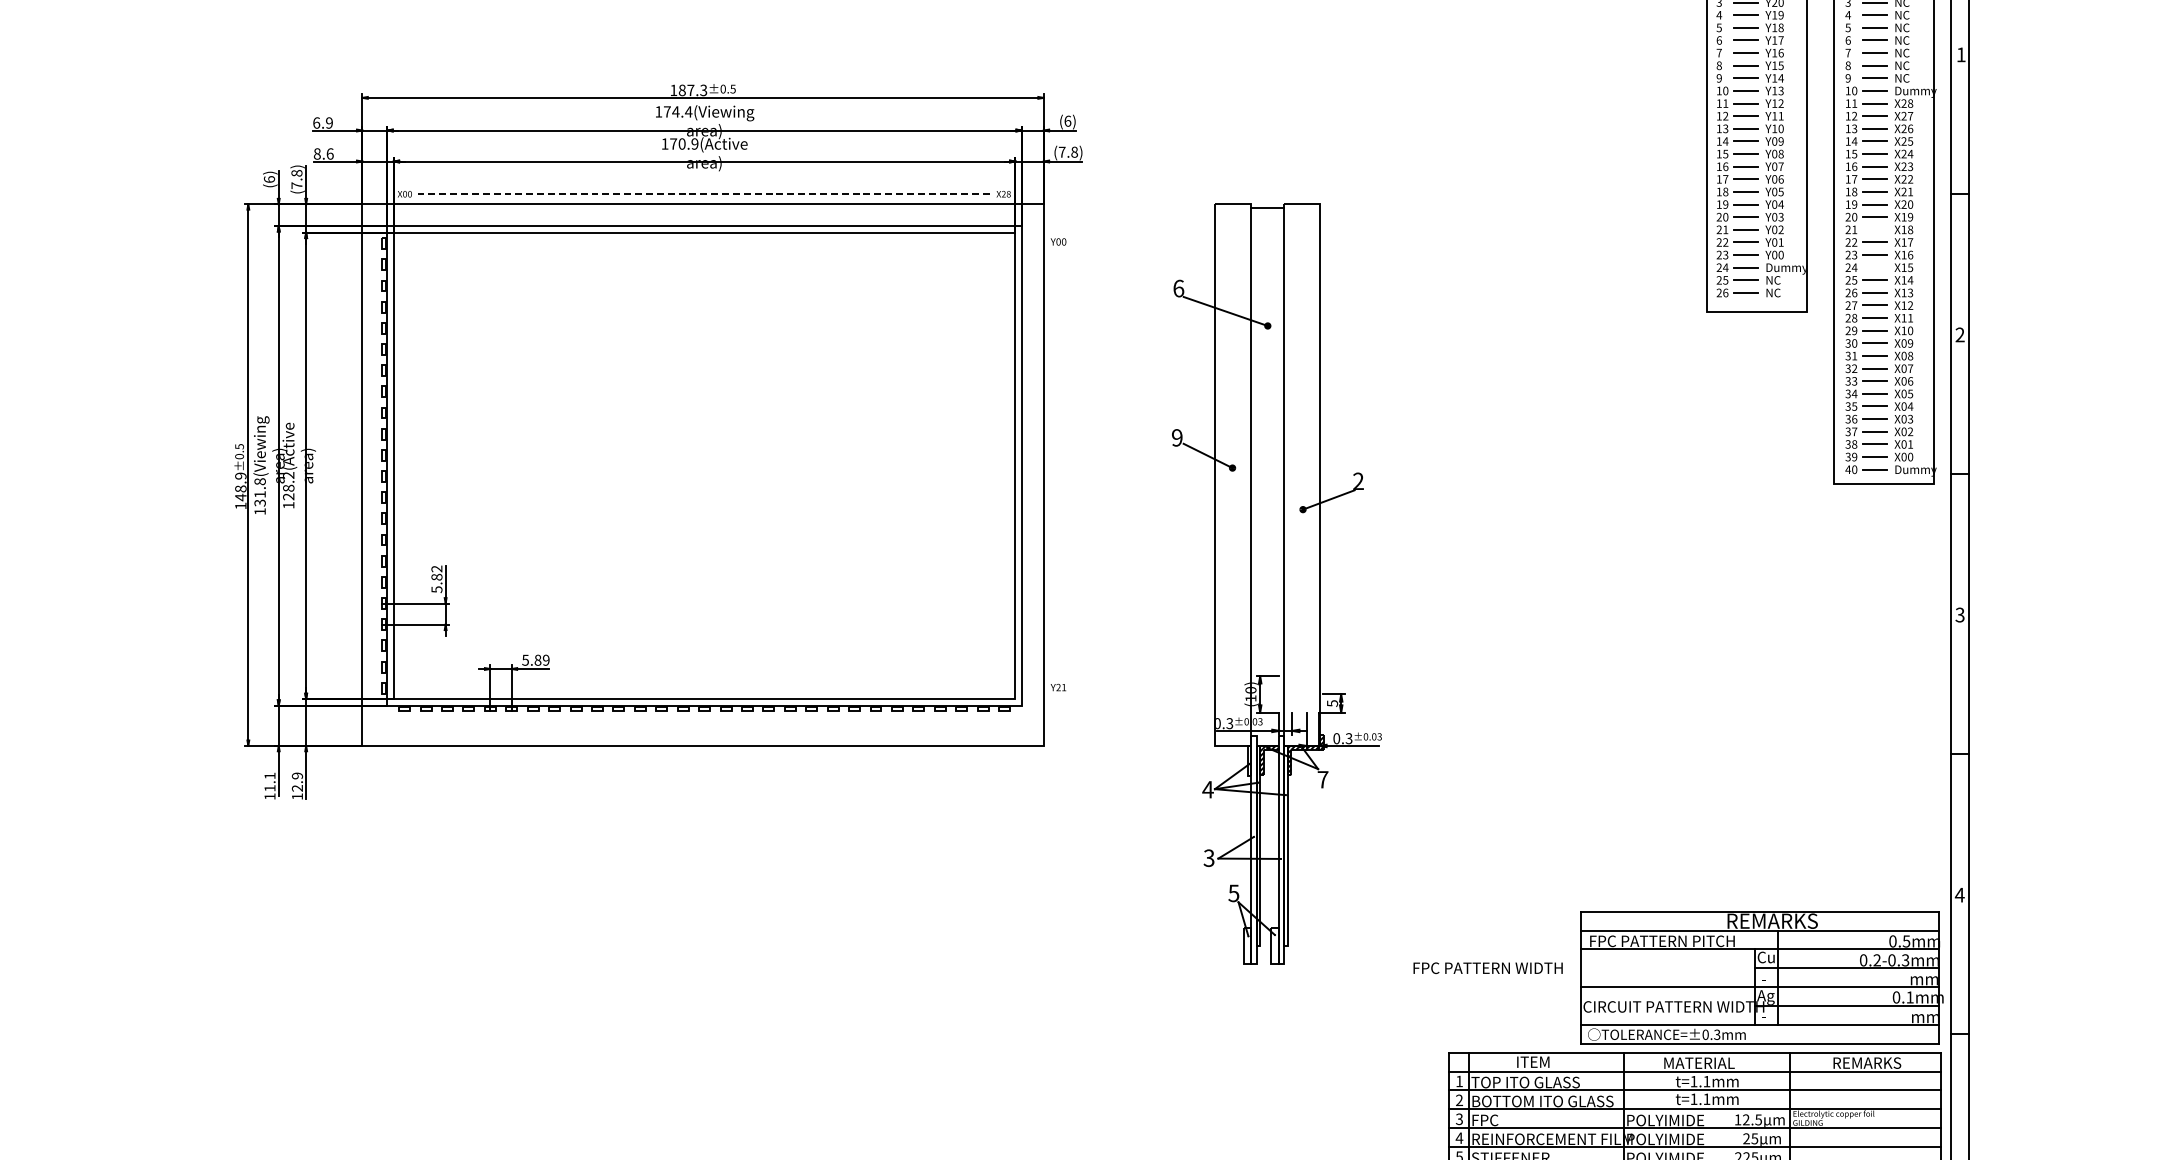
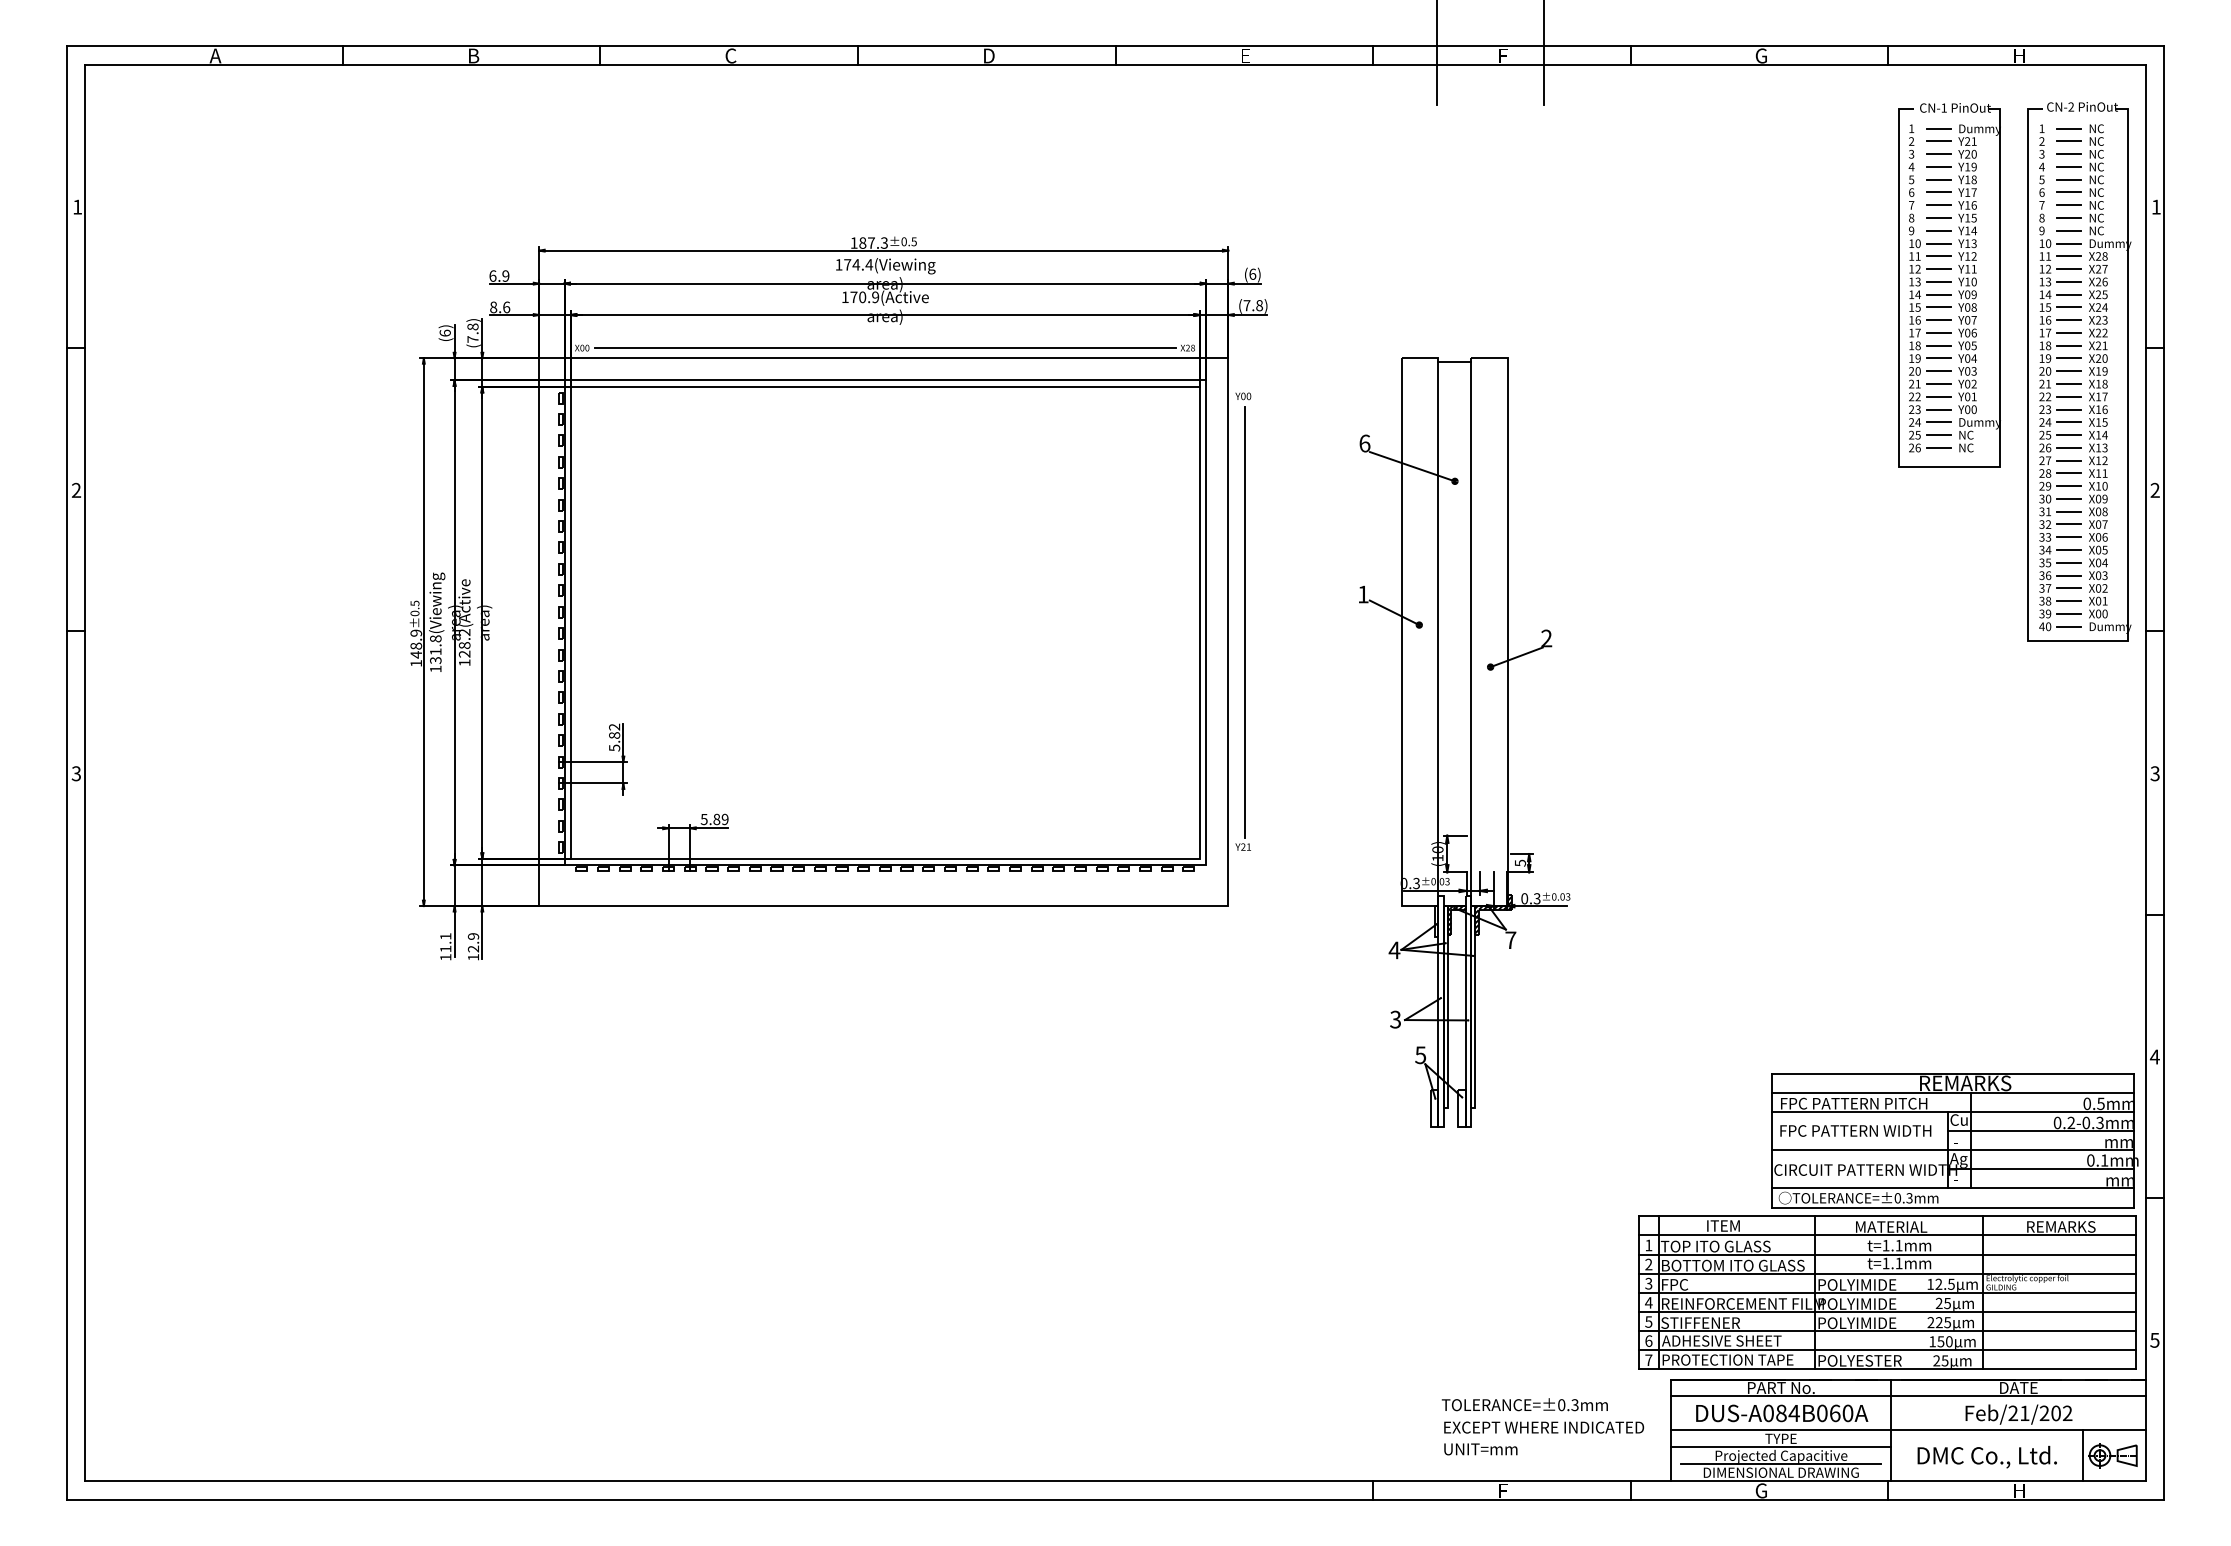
line: (704, 193) -> (885, 347), dashed -> solid
line: (1874, 230) -> (2068, 384), added
line: (1874, 267) -> (2068, 422), added
text: (1177, 437) -> (1363, 594), 9 -> 1
line: (1059, 465) -> (1244, 622), added
text: (1487, 967) -> (1855, 1130), moved

